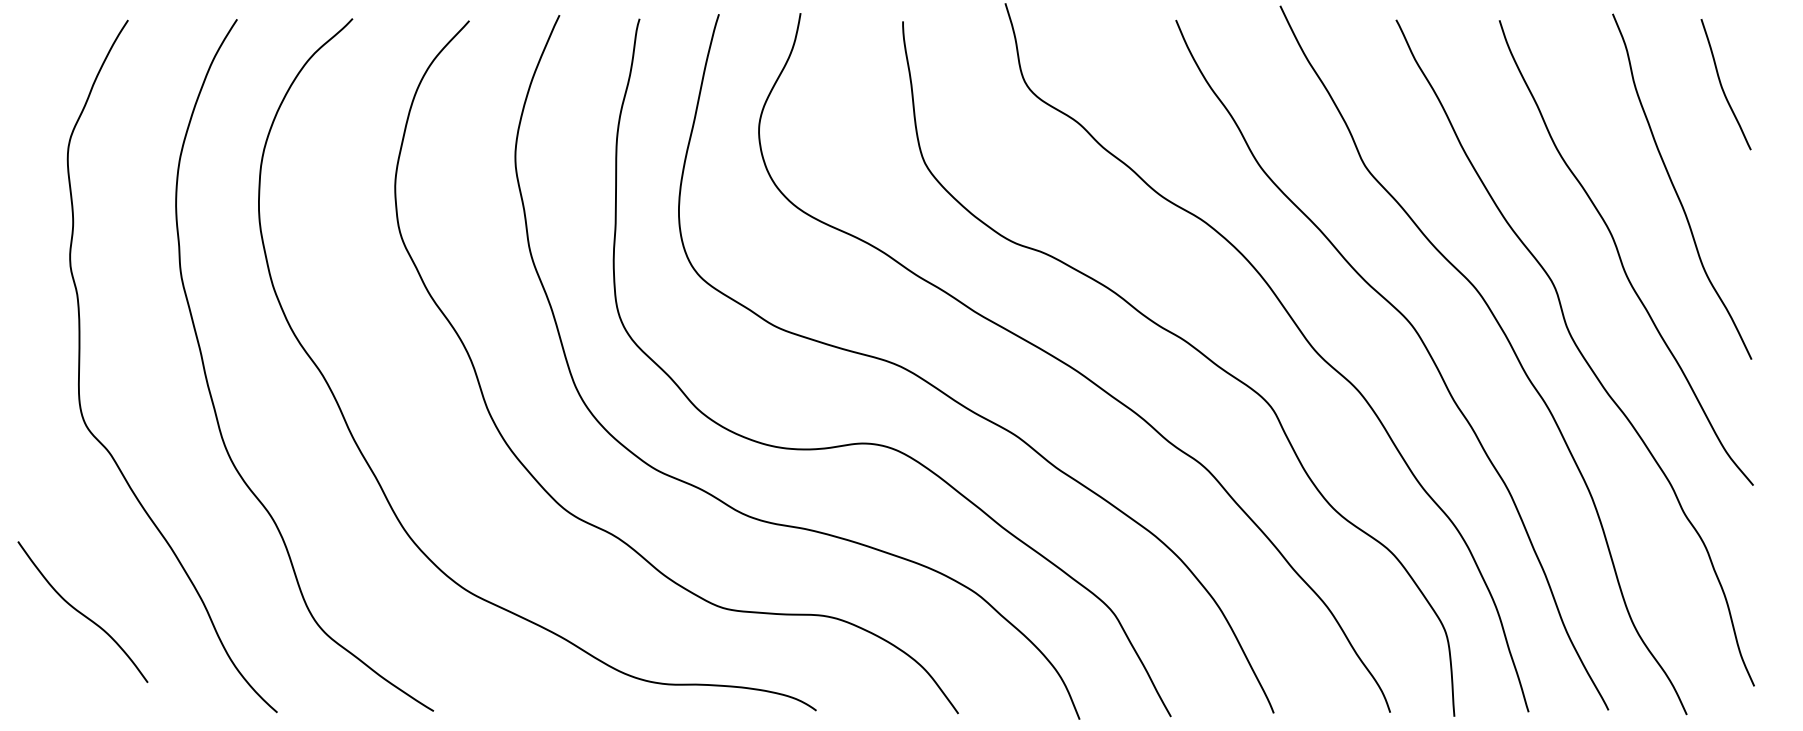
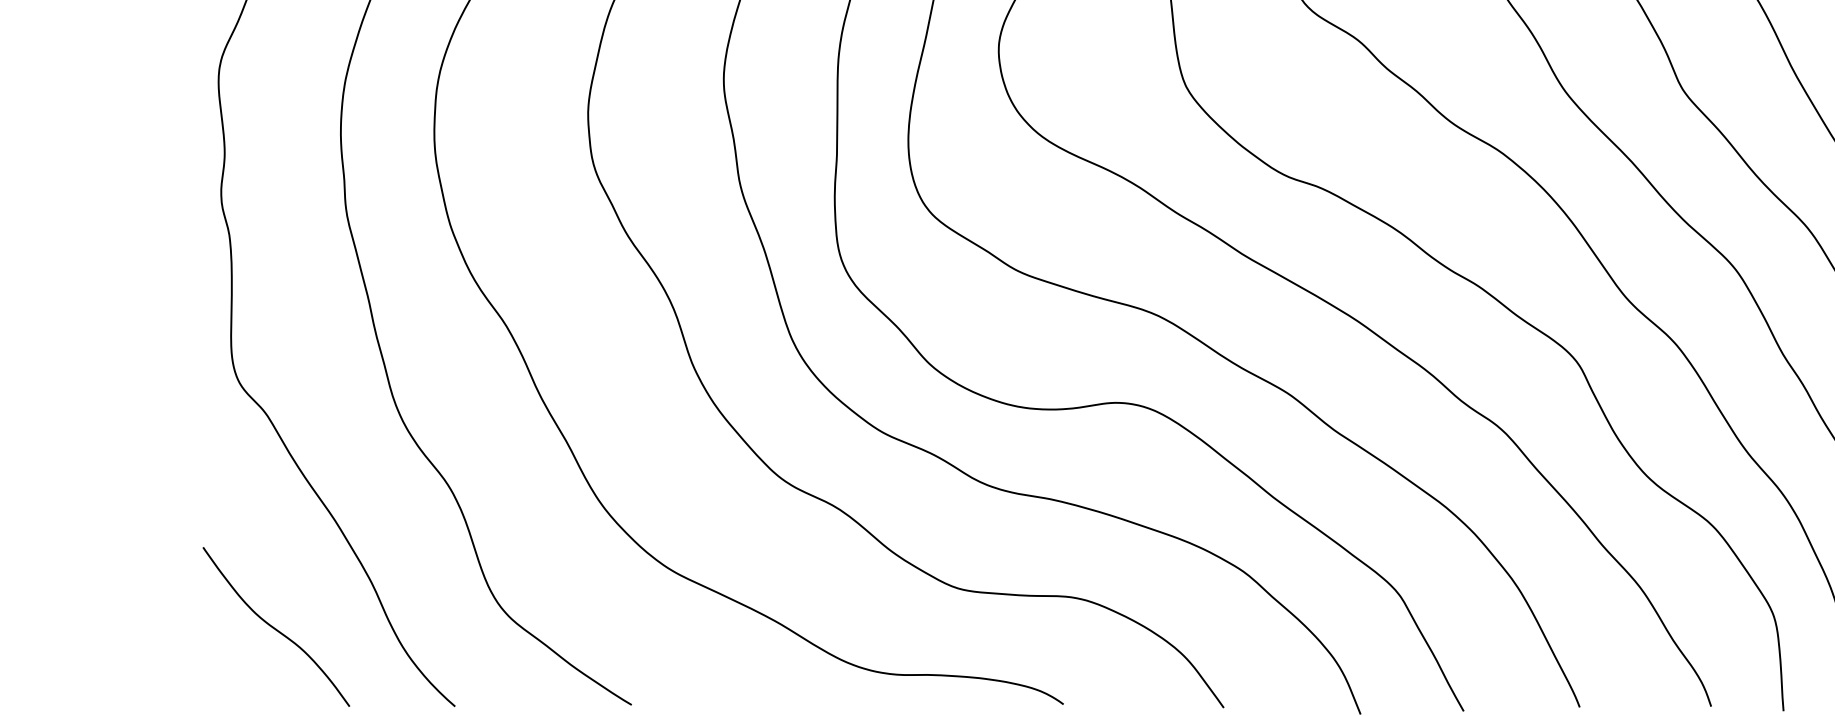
curve: (81, 612) -> (274, 627), moved

